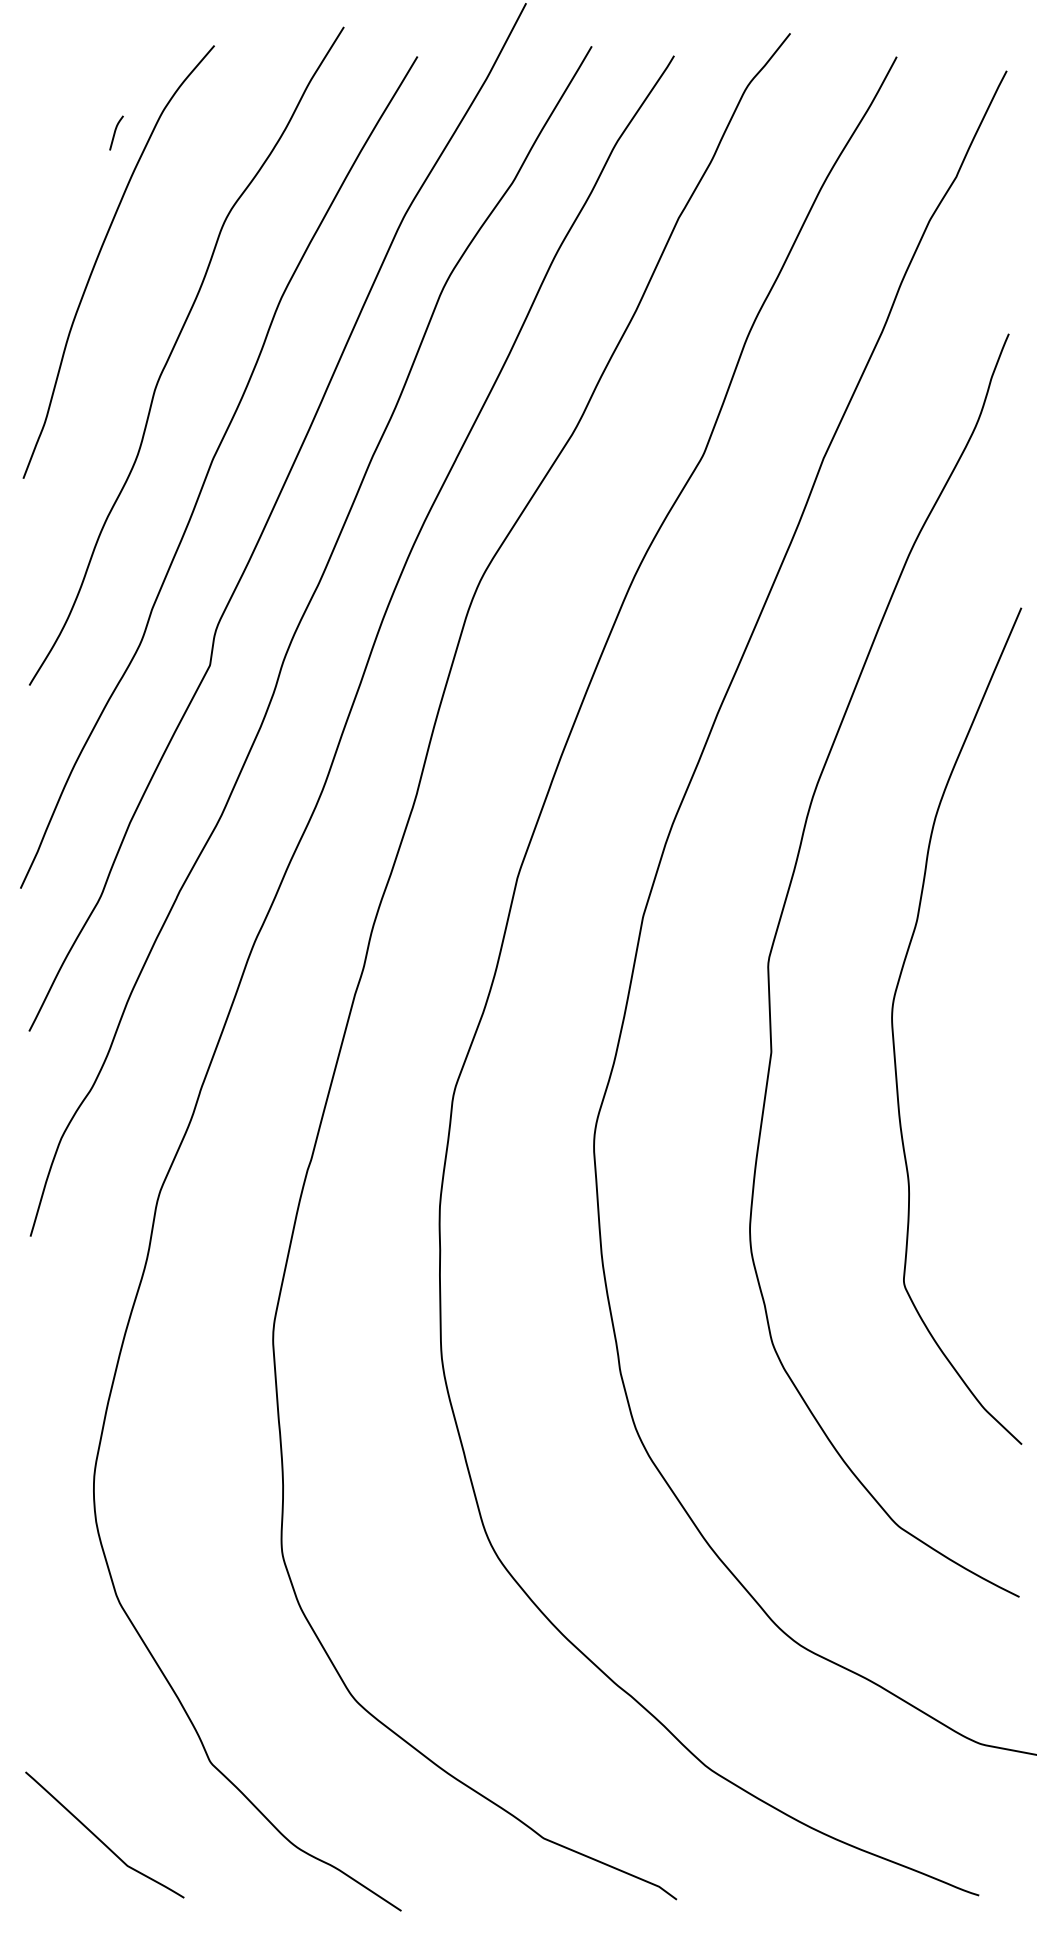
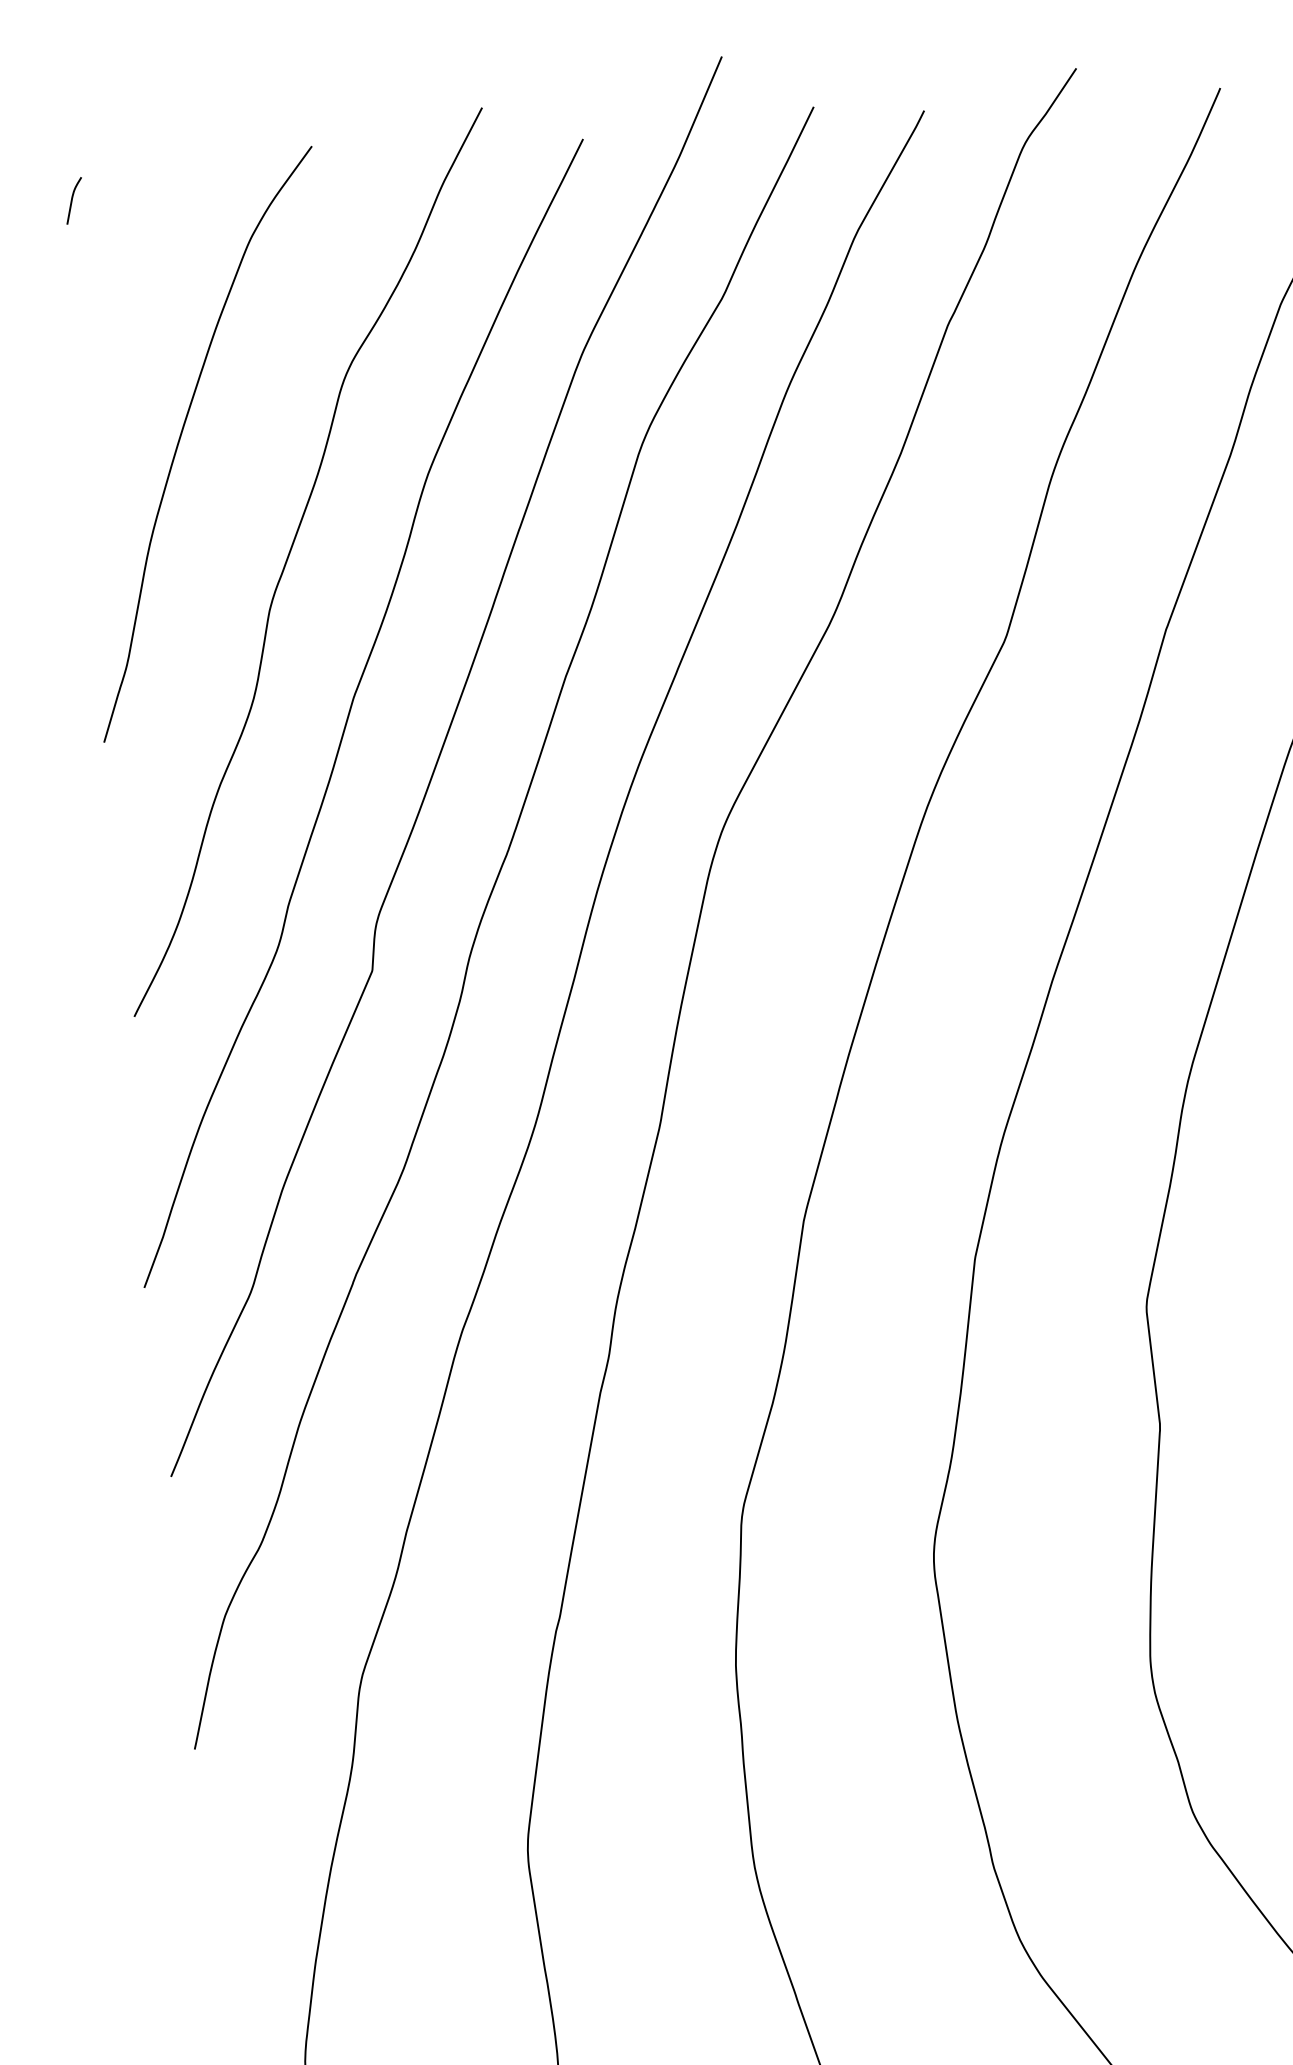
curve: (115, 132) -> (72, 200), moved

